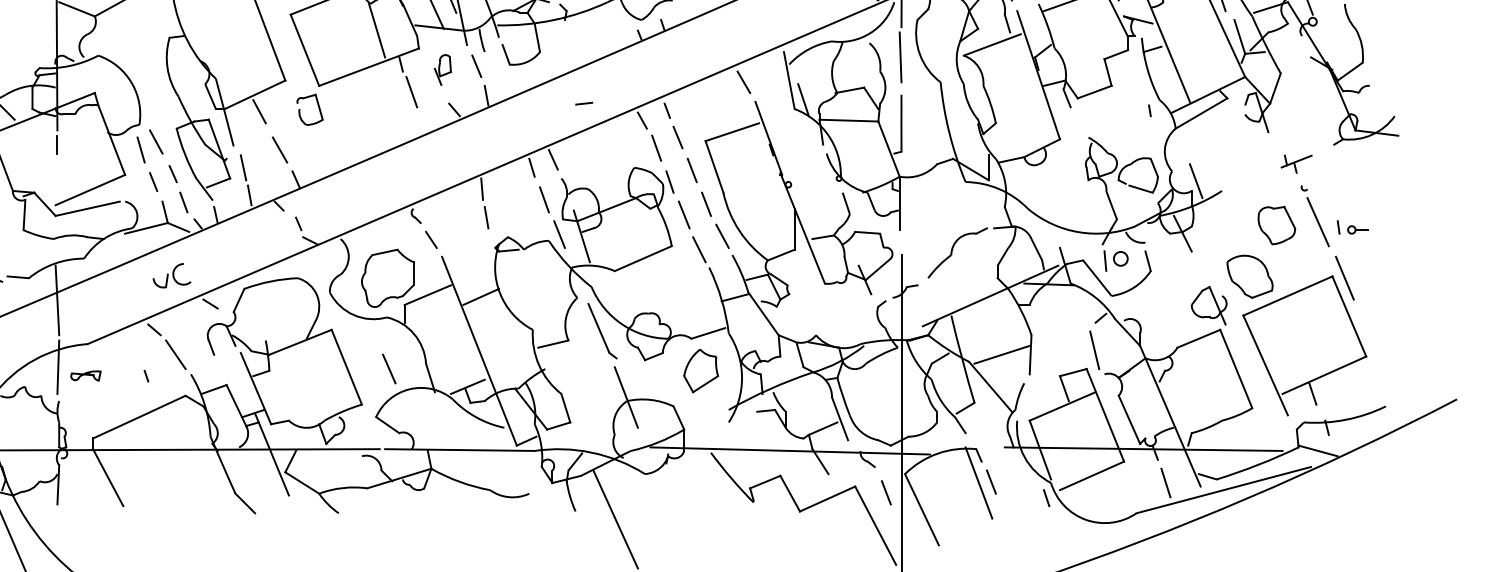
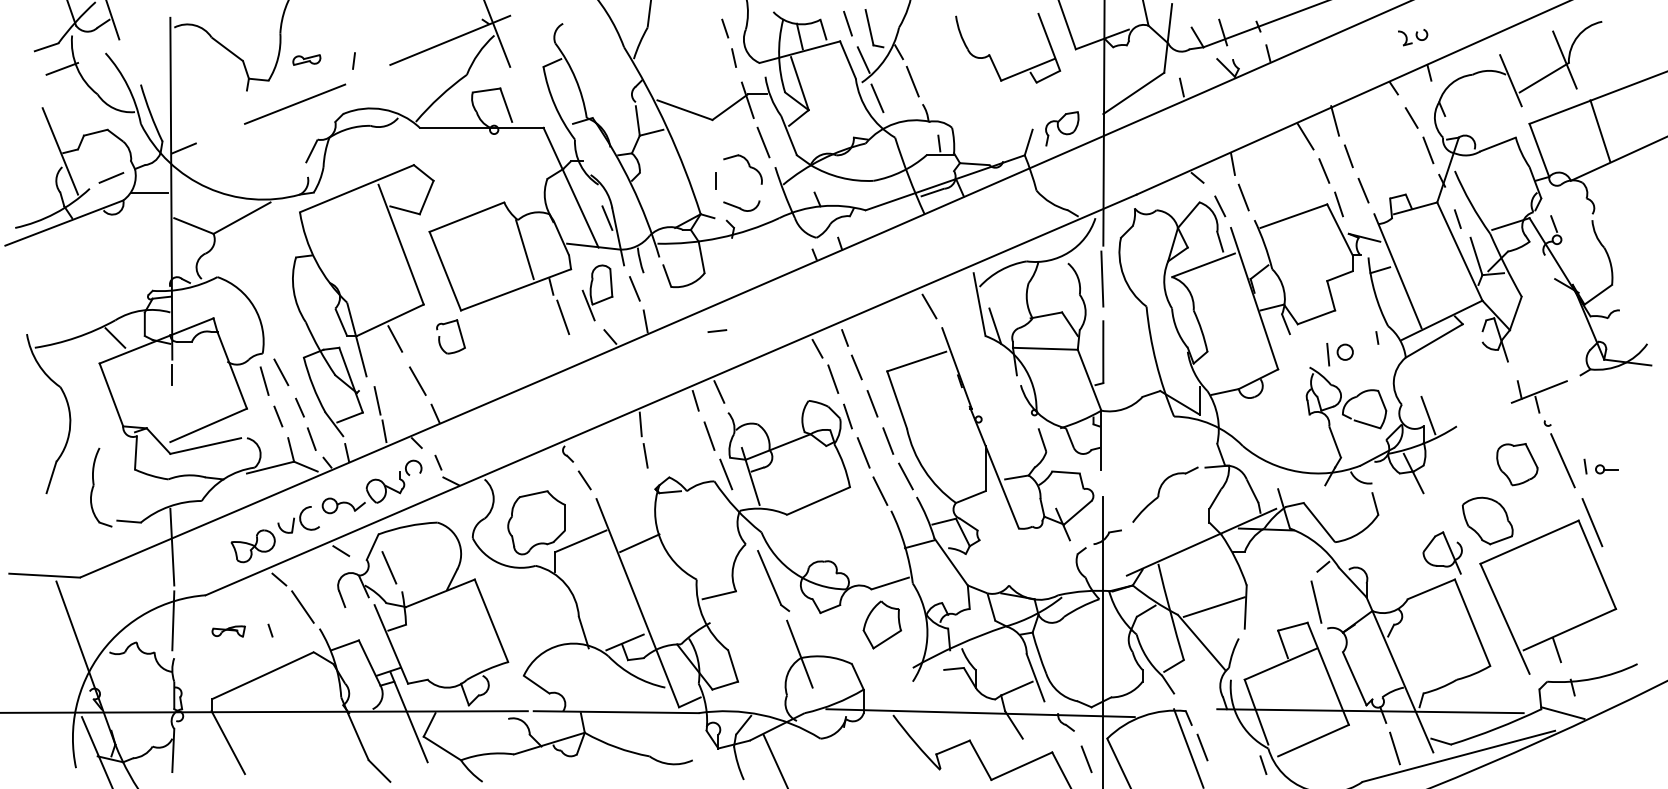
part: (442, 69) -> (597, 292), size x1.67
line: (584, 103) -> (717, 330), moved
part: (1296, 163) -> (1538, 396), size x1.67
part: (238, 245) -> (371, 486), added
part: (1115, 260) -> (1339, 354), moved
part: (130, 299) -> (252, 546), added
line: (389, 368) -> (389, 567), moved
part: (85, 376) -> (228, 631), moved

